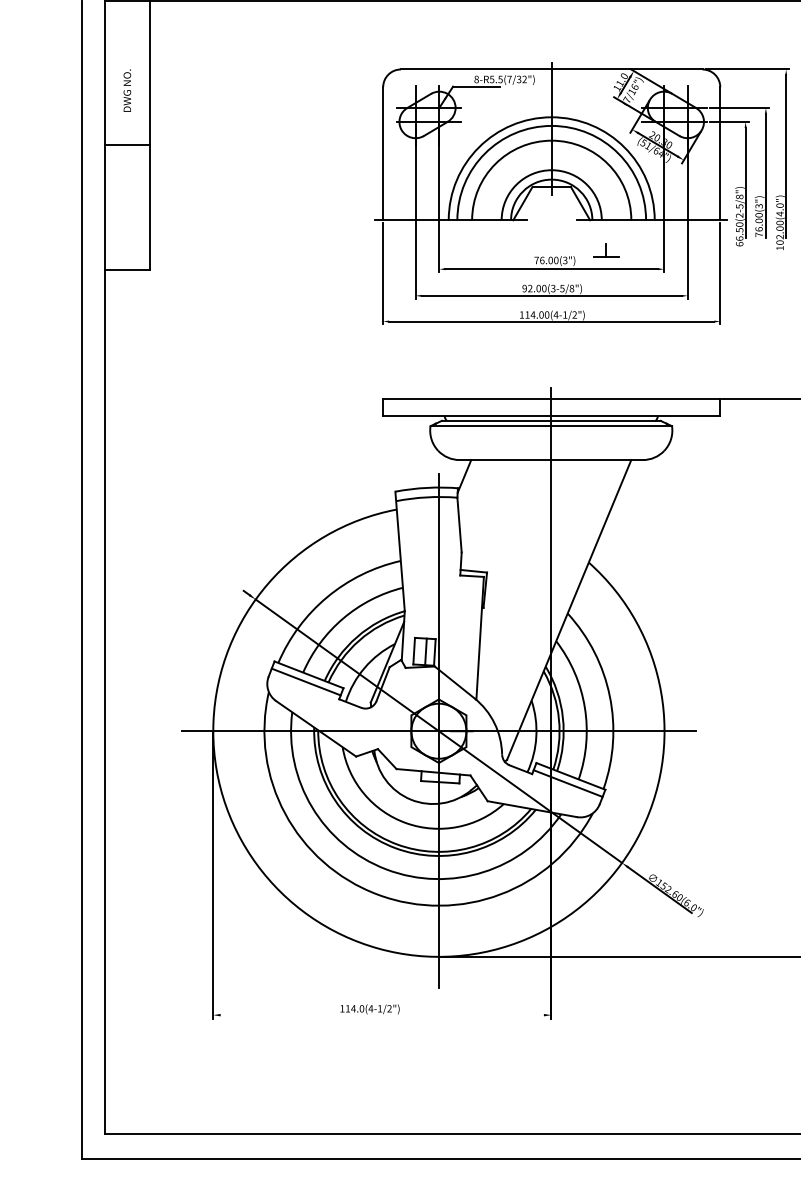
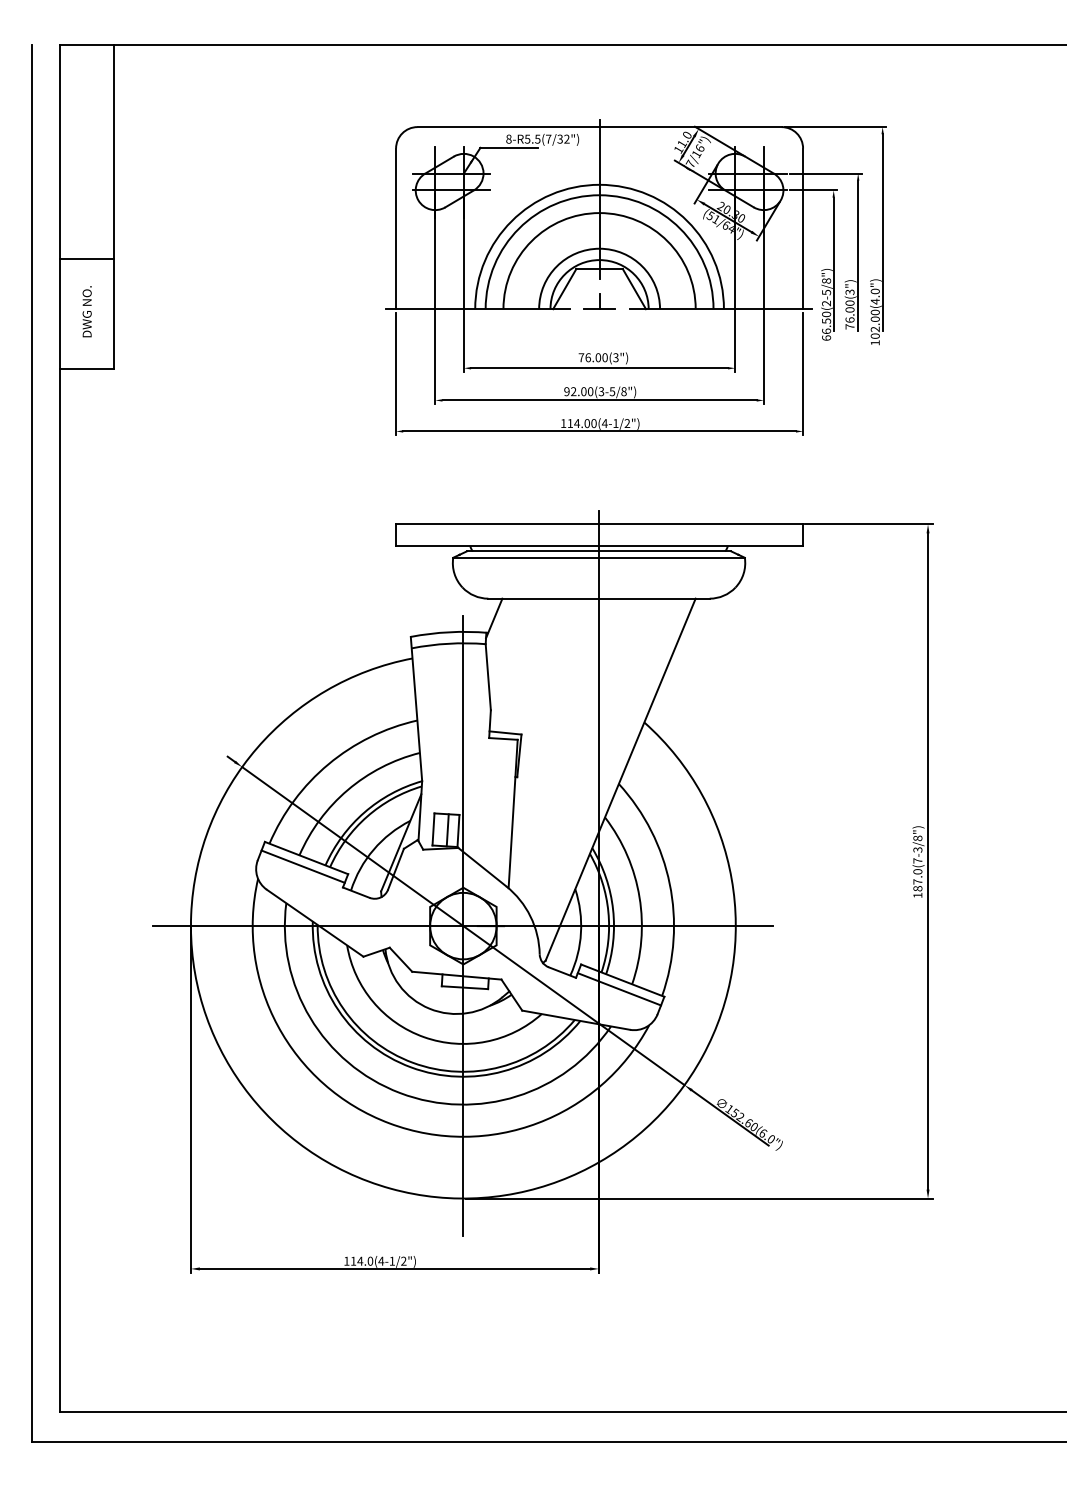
text: (126, 90) -> (86, 311), moved
line: (126, 144) -> (86, 258), moved
part: (606, 250) -> (599, 301), moved
line: (381, 1014) -> (394, 1268), added

